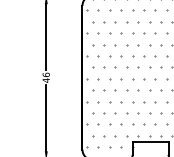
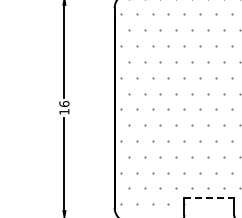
text: (46, 80) -> (64, 111), 46 -> 16
line: (150, 142) -> (209, 197), solid -> dashed

